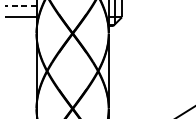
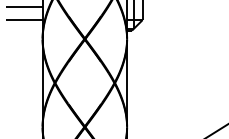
line: (20, 6) -> (23, 7), dashed -> solid

